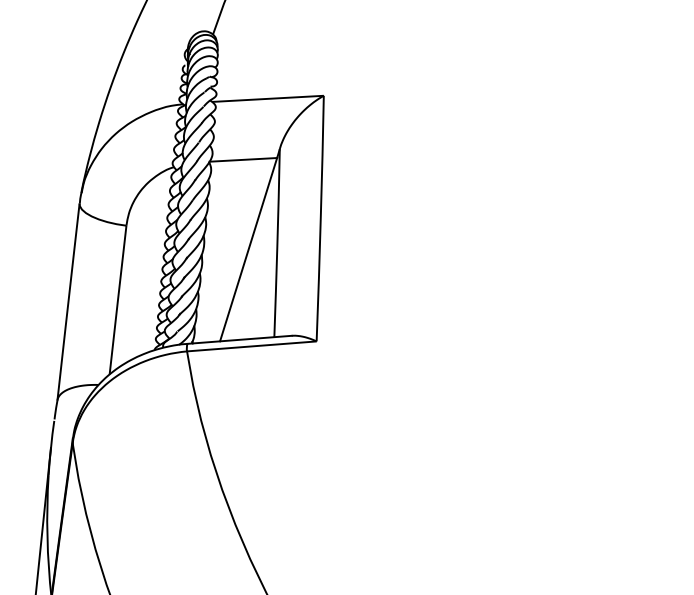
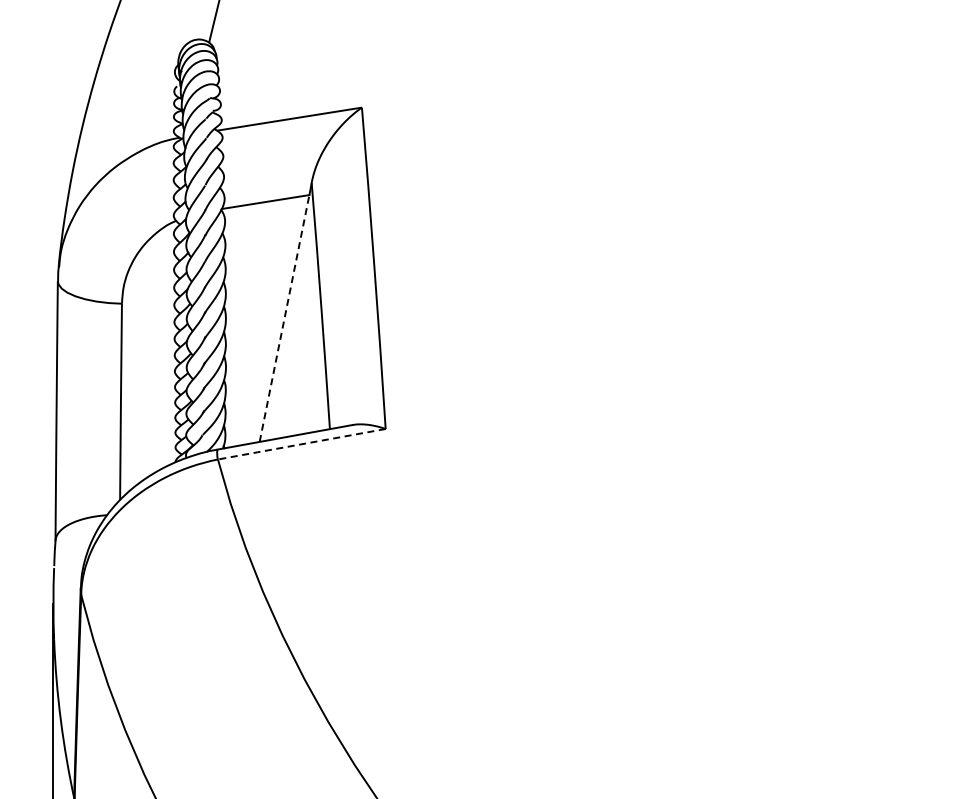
line: (248, 249) -> (284, 318), solid -> dashed
line: (251, 346) -> (301, 444), solid -> dashed

